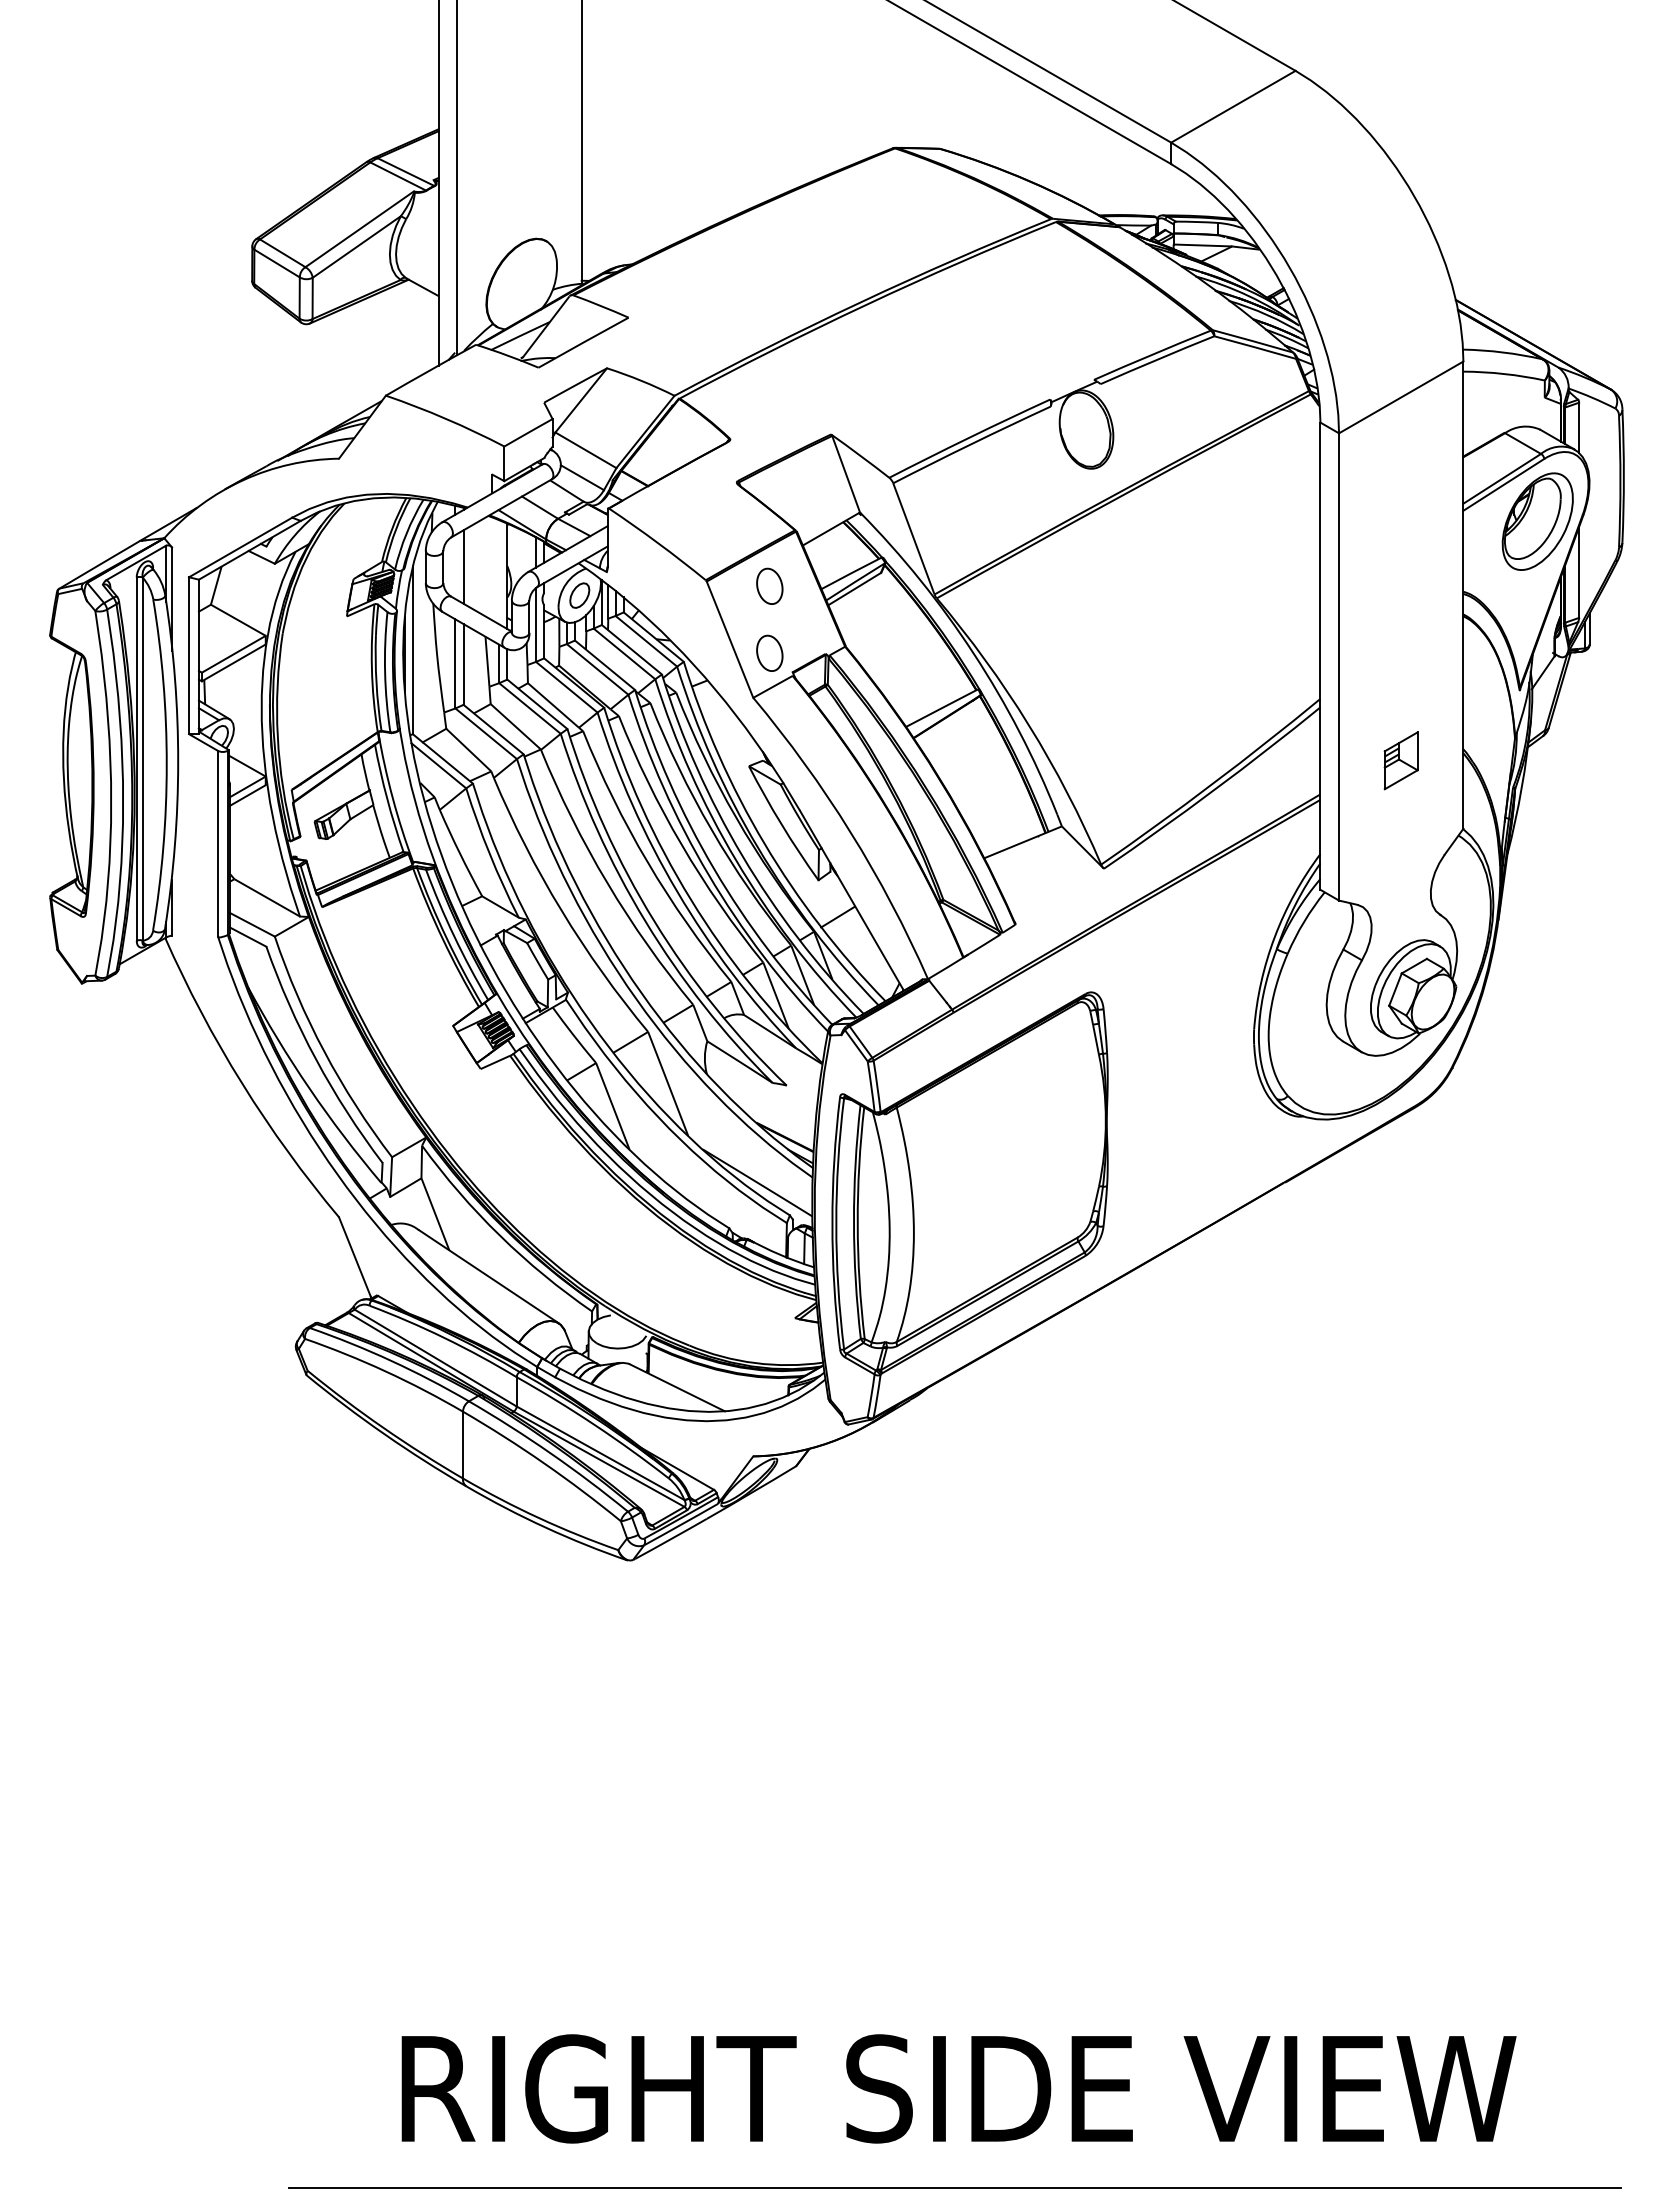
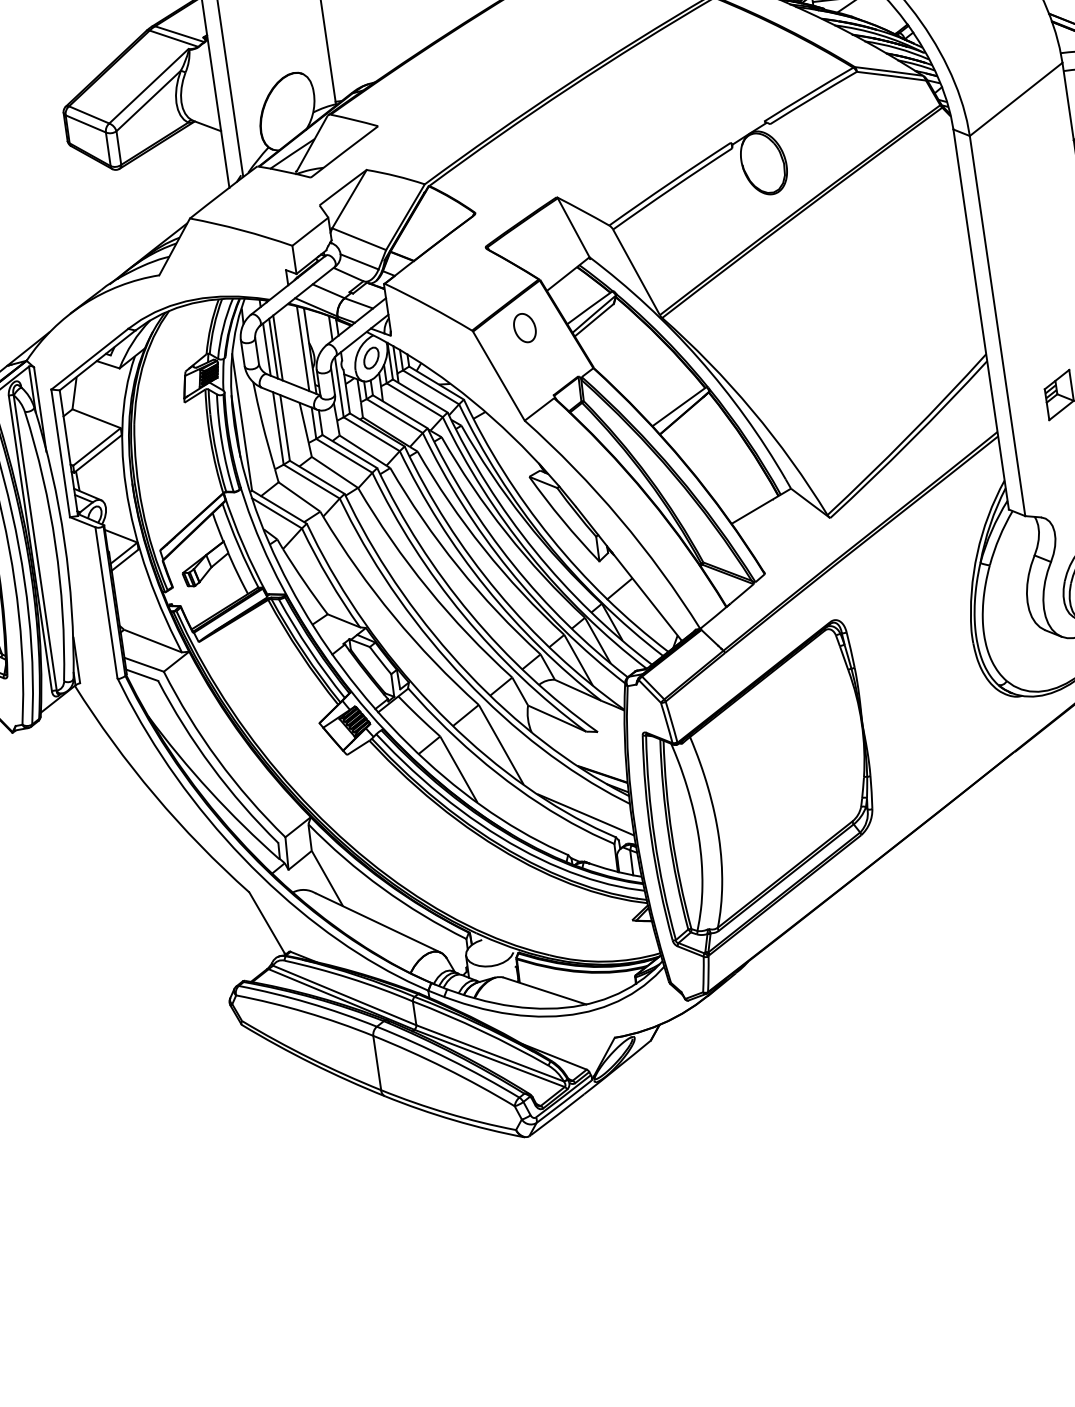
line: (455, 566) -> (266, 349), added
line: (469, 566) -> (278, 347), added
line: (499, 572) -> (303, 348), added
part: (769, 652) -> (532, 381), removed

